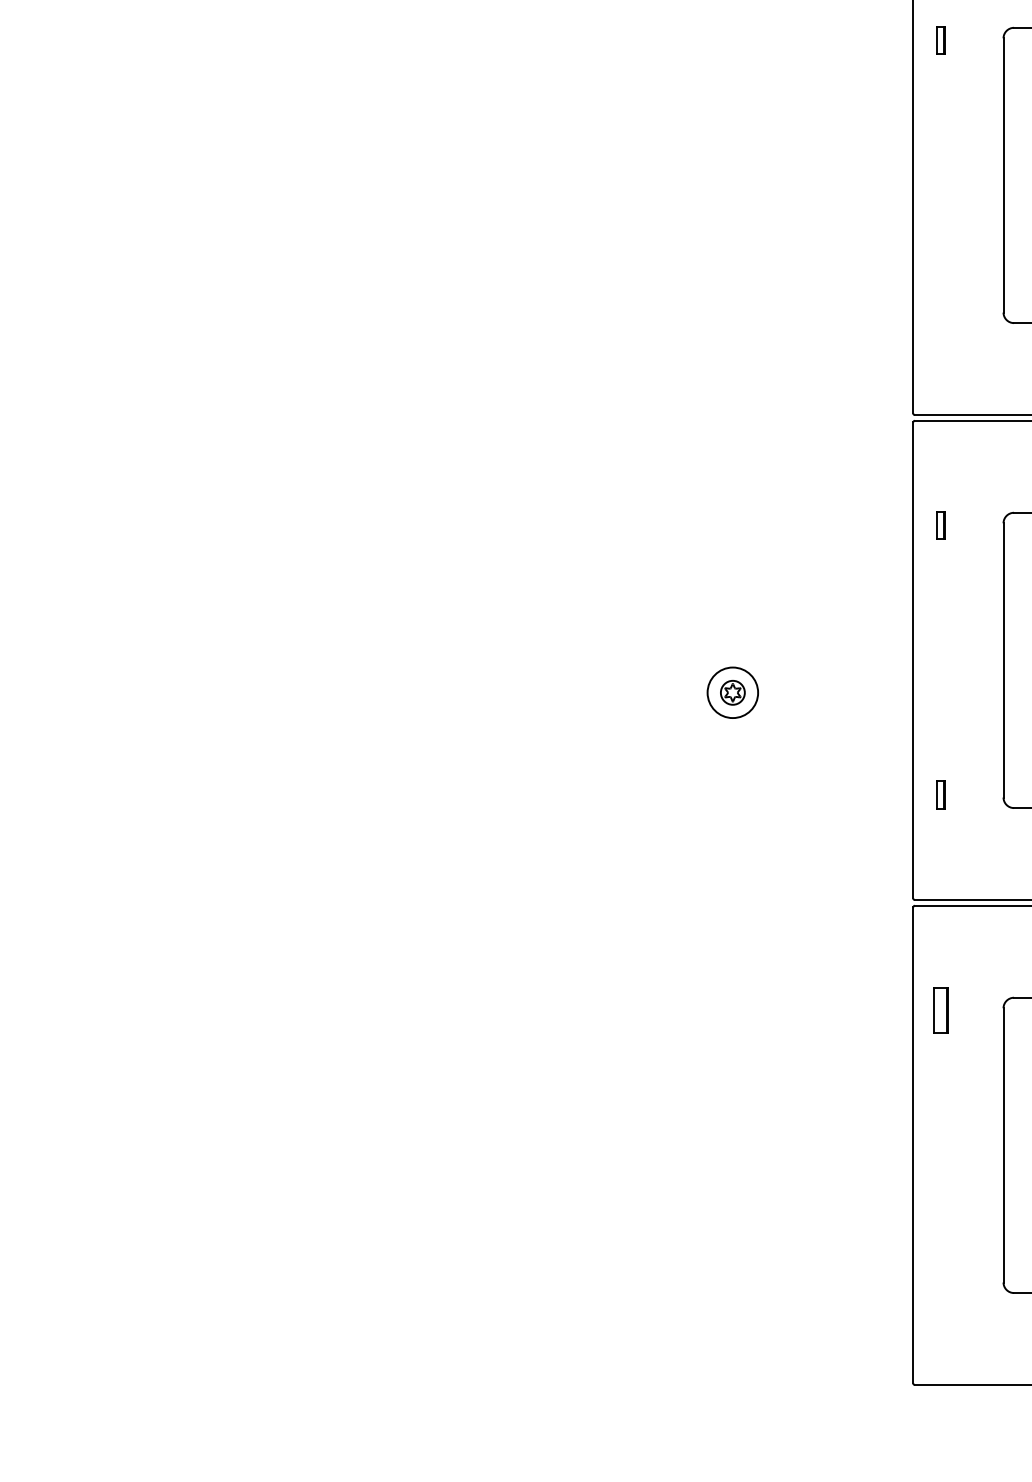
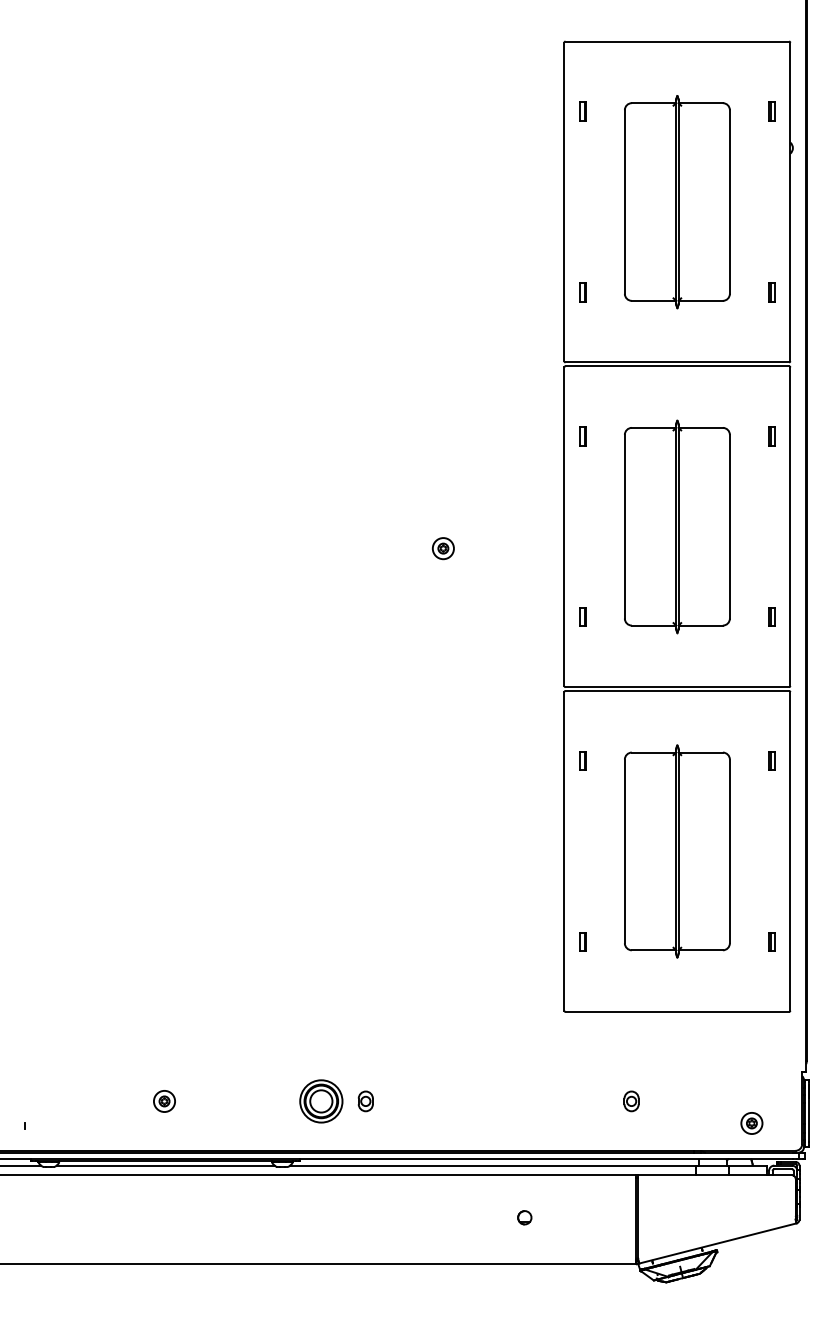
part: (940, 310) -> (582, 292), added
part: (731, 692) -> (442, 548), size x0.62
part: (940, 1009) -> (582, 760), size x0.62
part: (940, 1279) -> (582, 941), added

